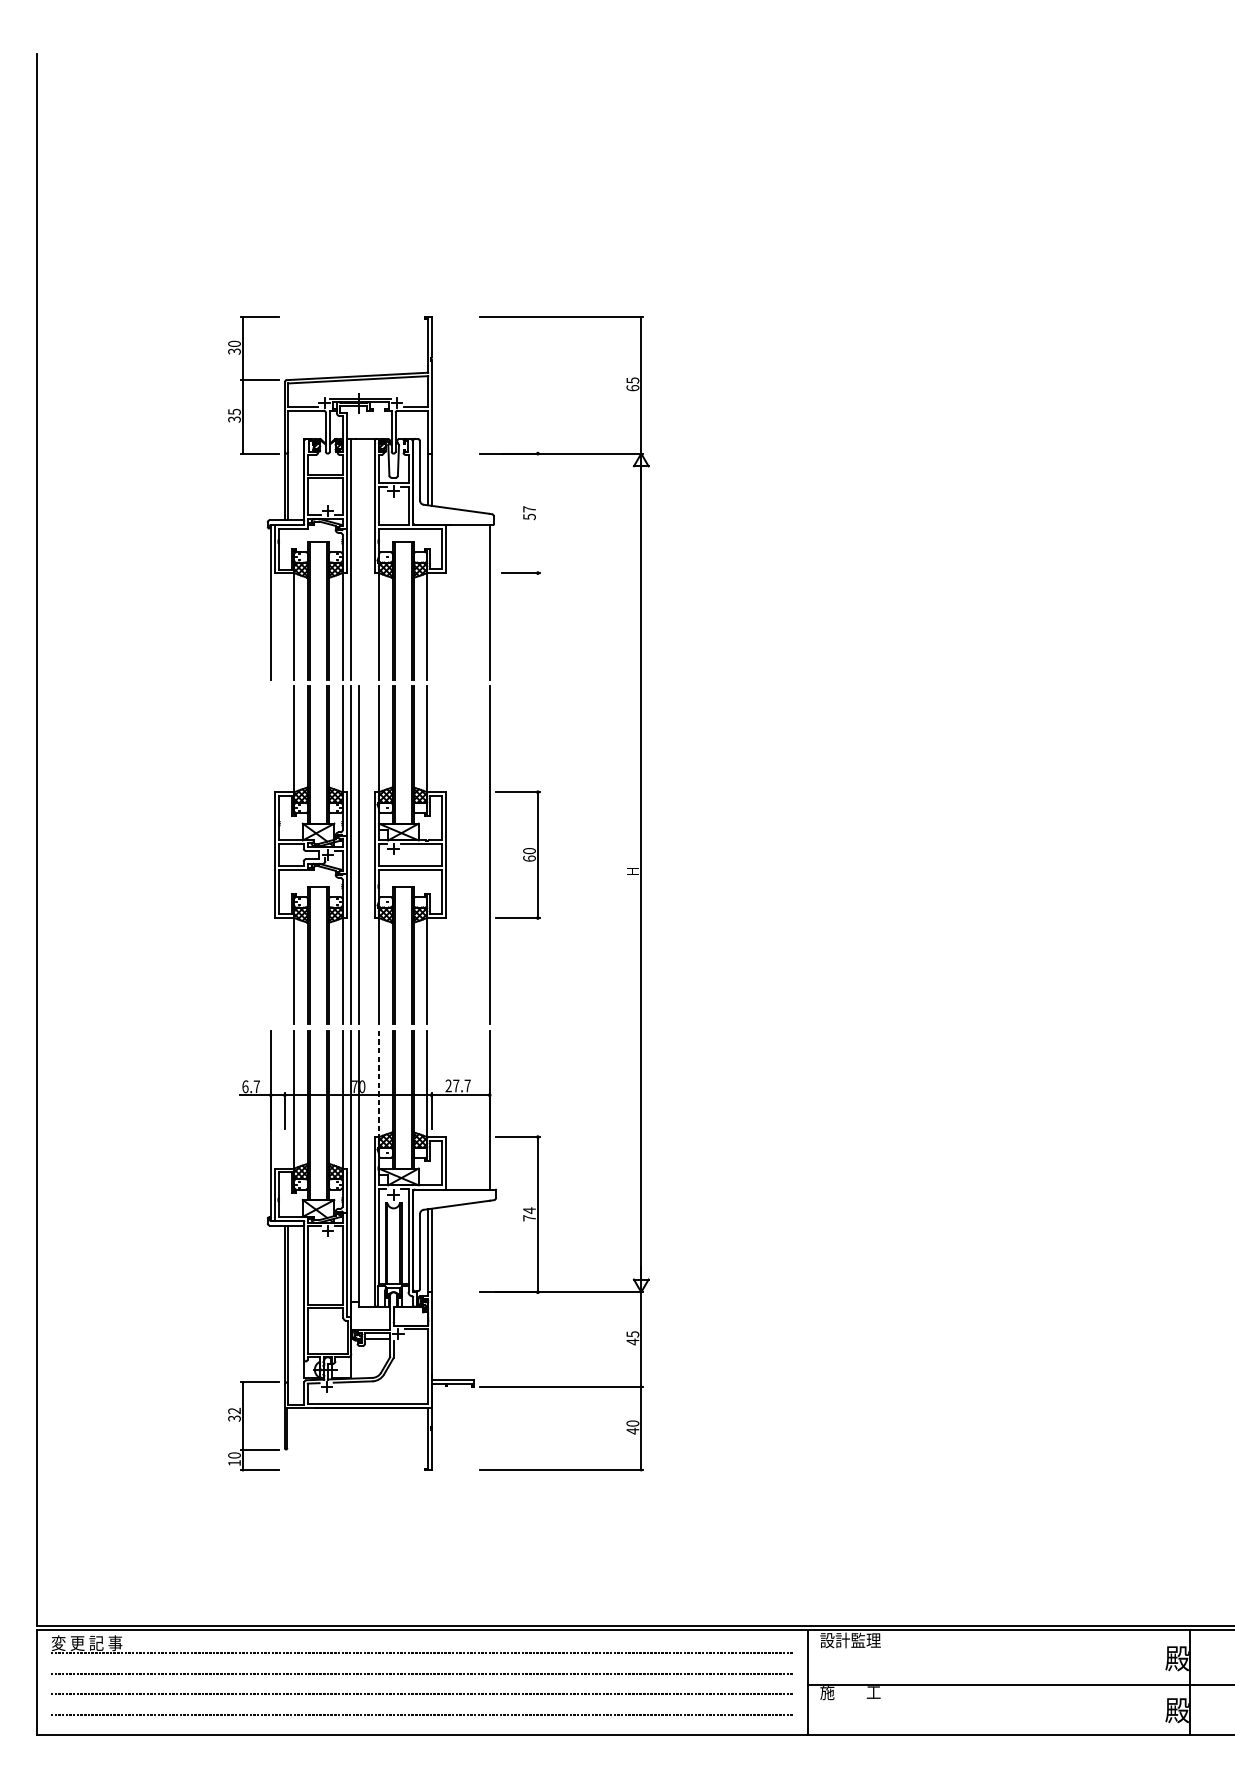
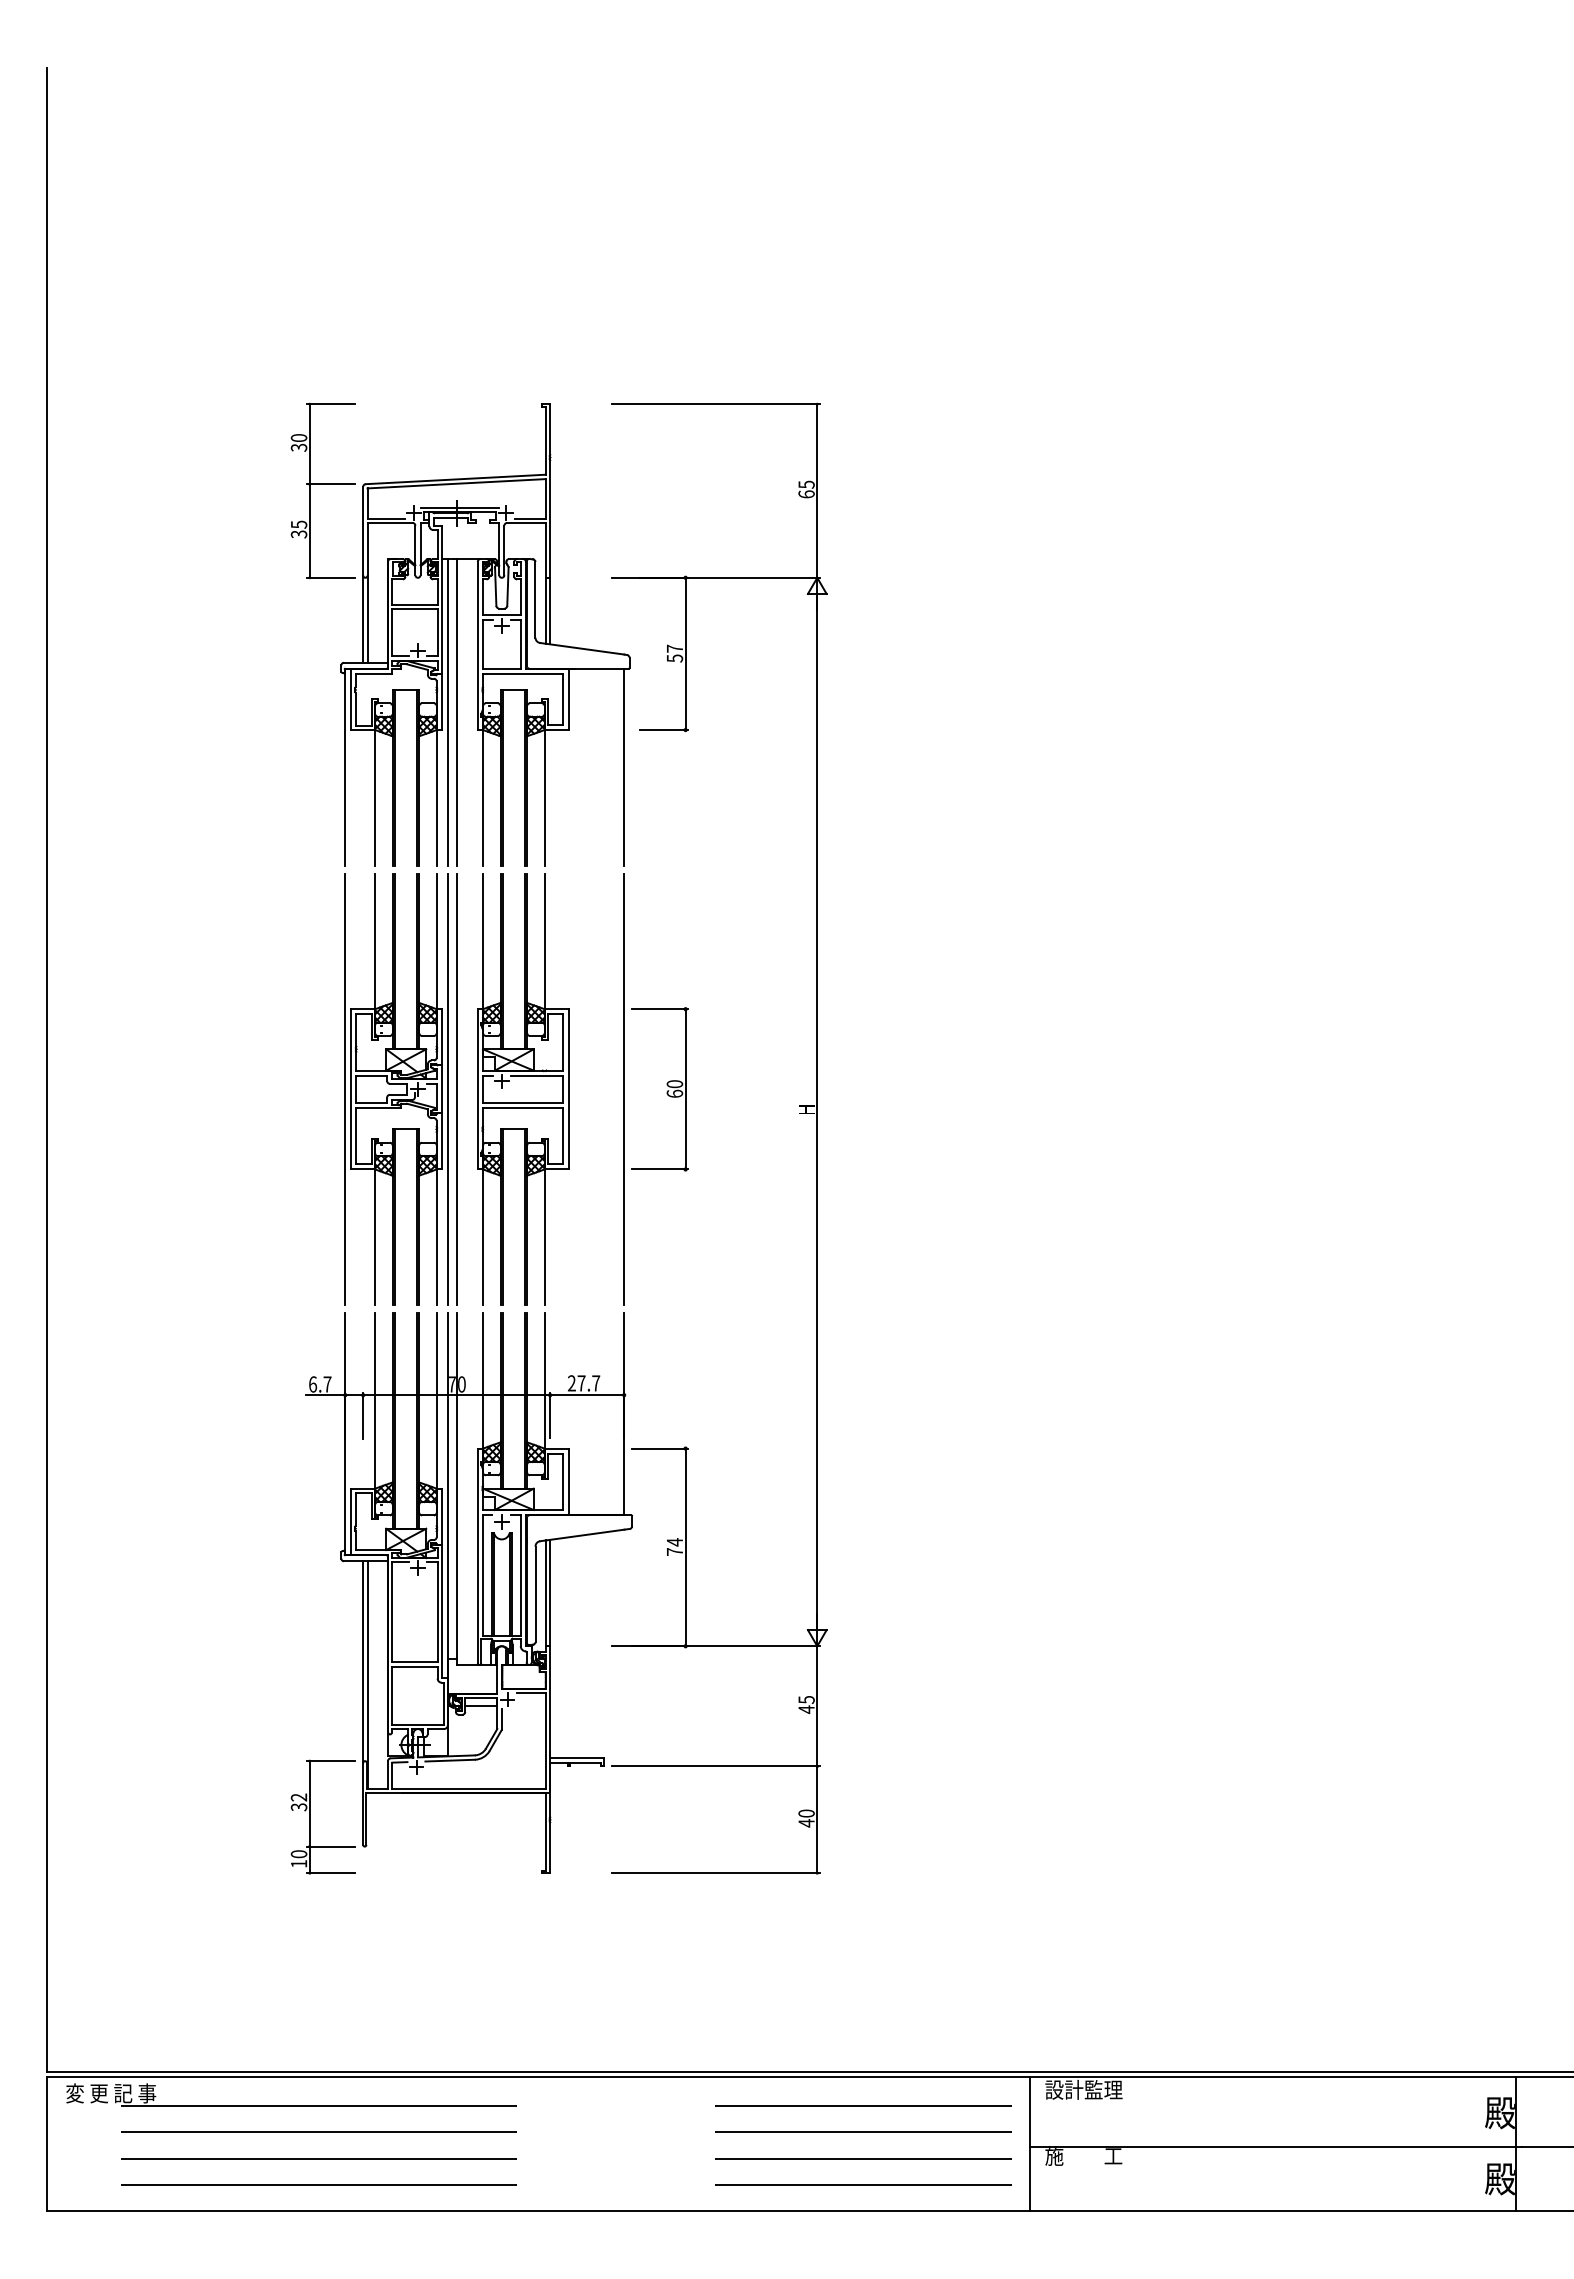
line: (537, 513) -> (685, 653), added
line: (358, 559) -> (457, 712), added
line: (270, 855) -> (345, 1089), added
line: (379, 1084) -> (483, 1381), dashed -> solid

